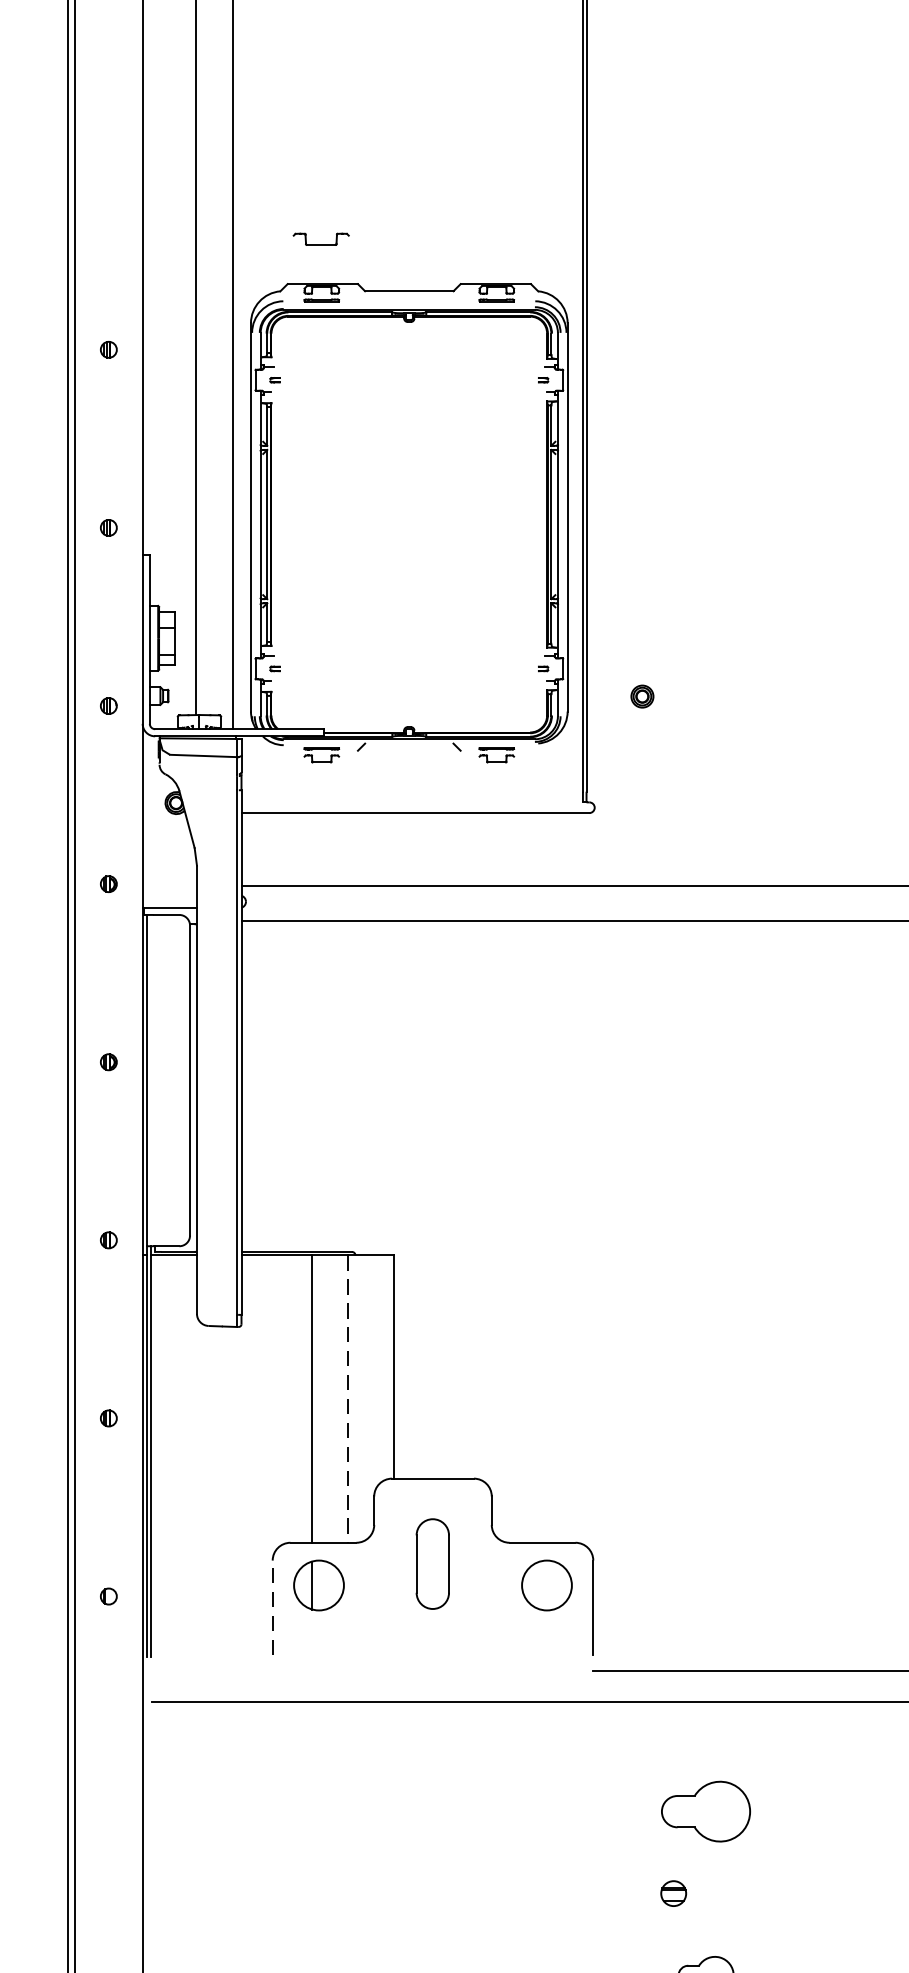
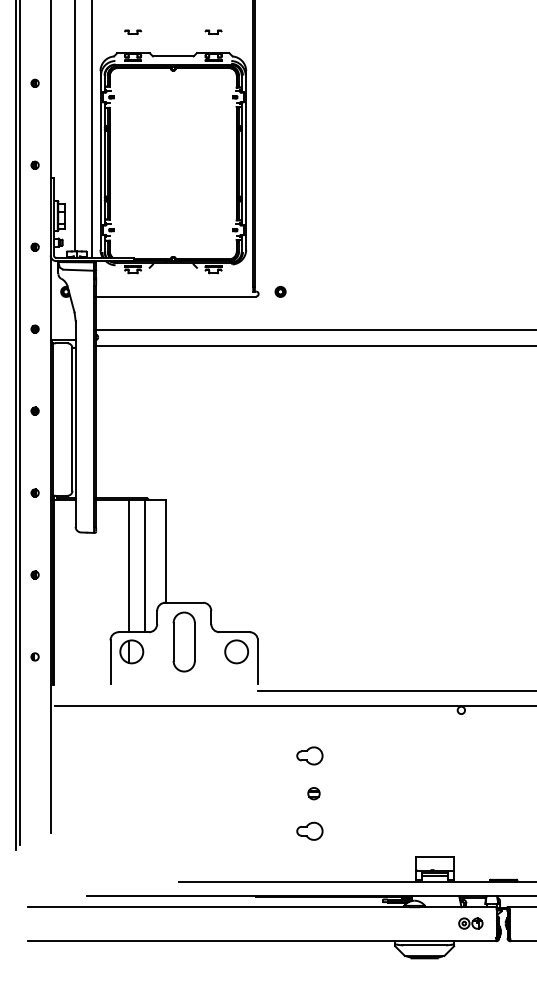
part: (322, 237) -> (133, 31), size x0.62
part: (496, 237) -> (213, 31), added
part: (642, 695) -> (280, 291), moved
line: (348, 1399) -> (145, 566), dashed -> solid
part: (431, 1562) -> (183, 641), size x1.43
line: (272, 1608) -> (110, 662), dashed -> solid
part: (705, 1810) -> (309, 755), size x0.62
part: (672, 1893) -> (313, 793), moved

